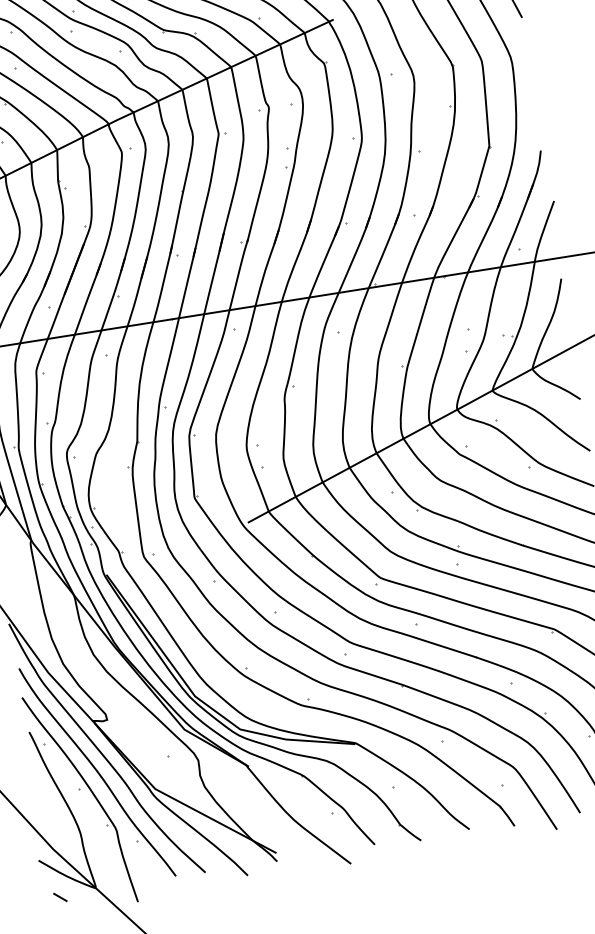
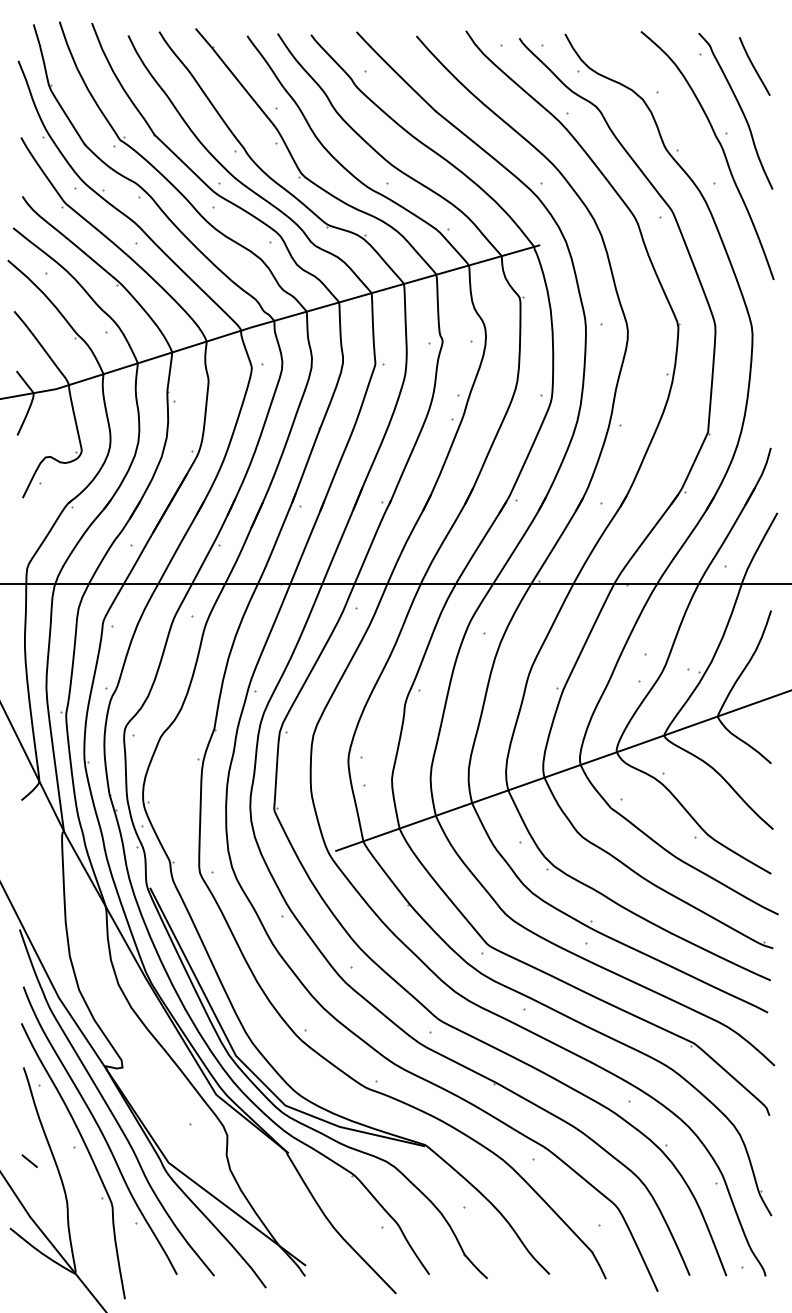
line: (60, 896) -> (29, 1160), moved

